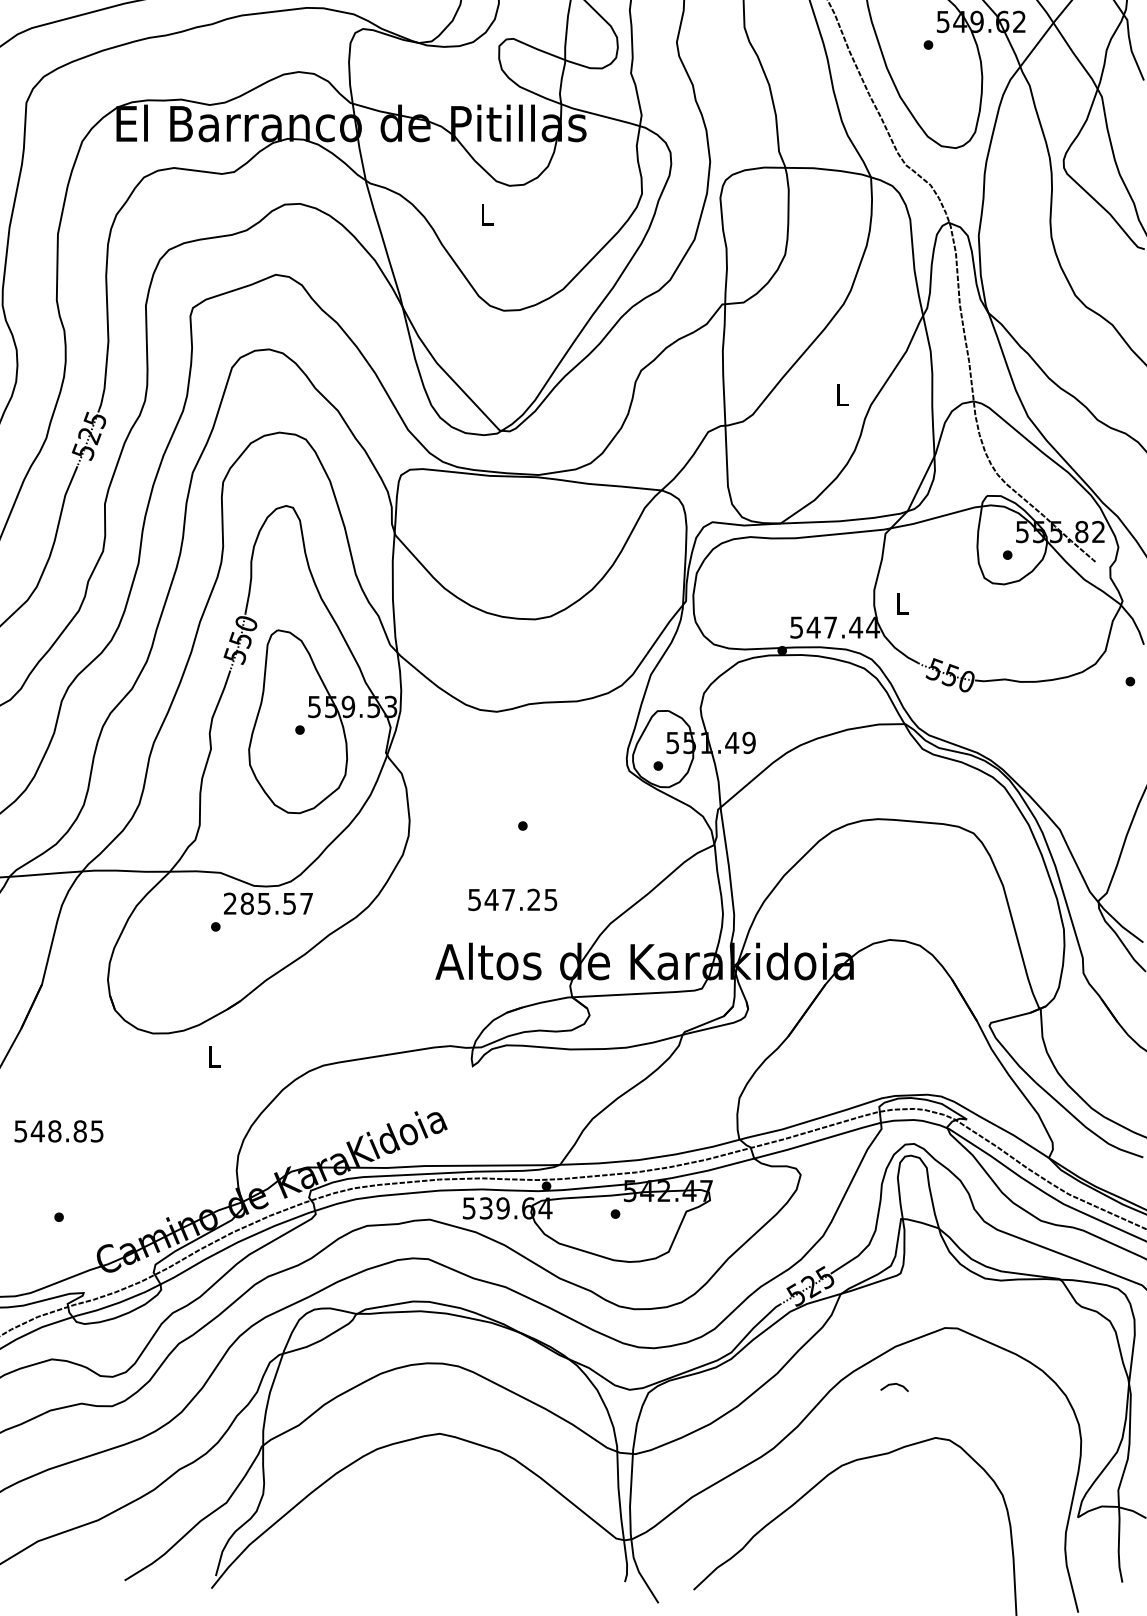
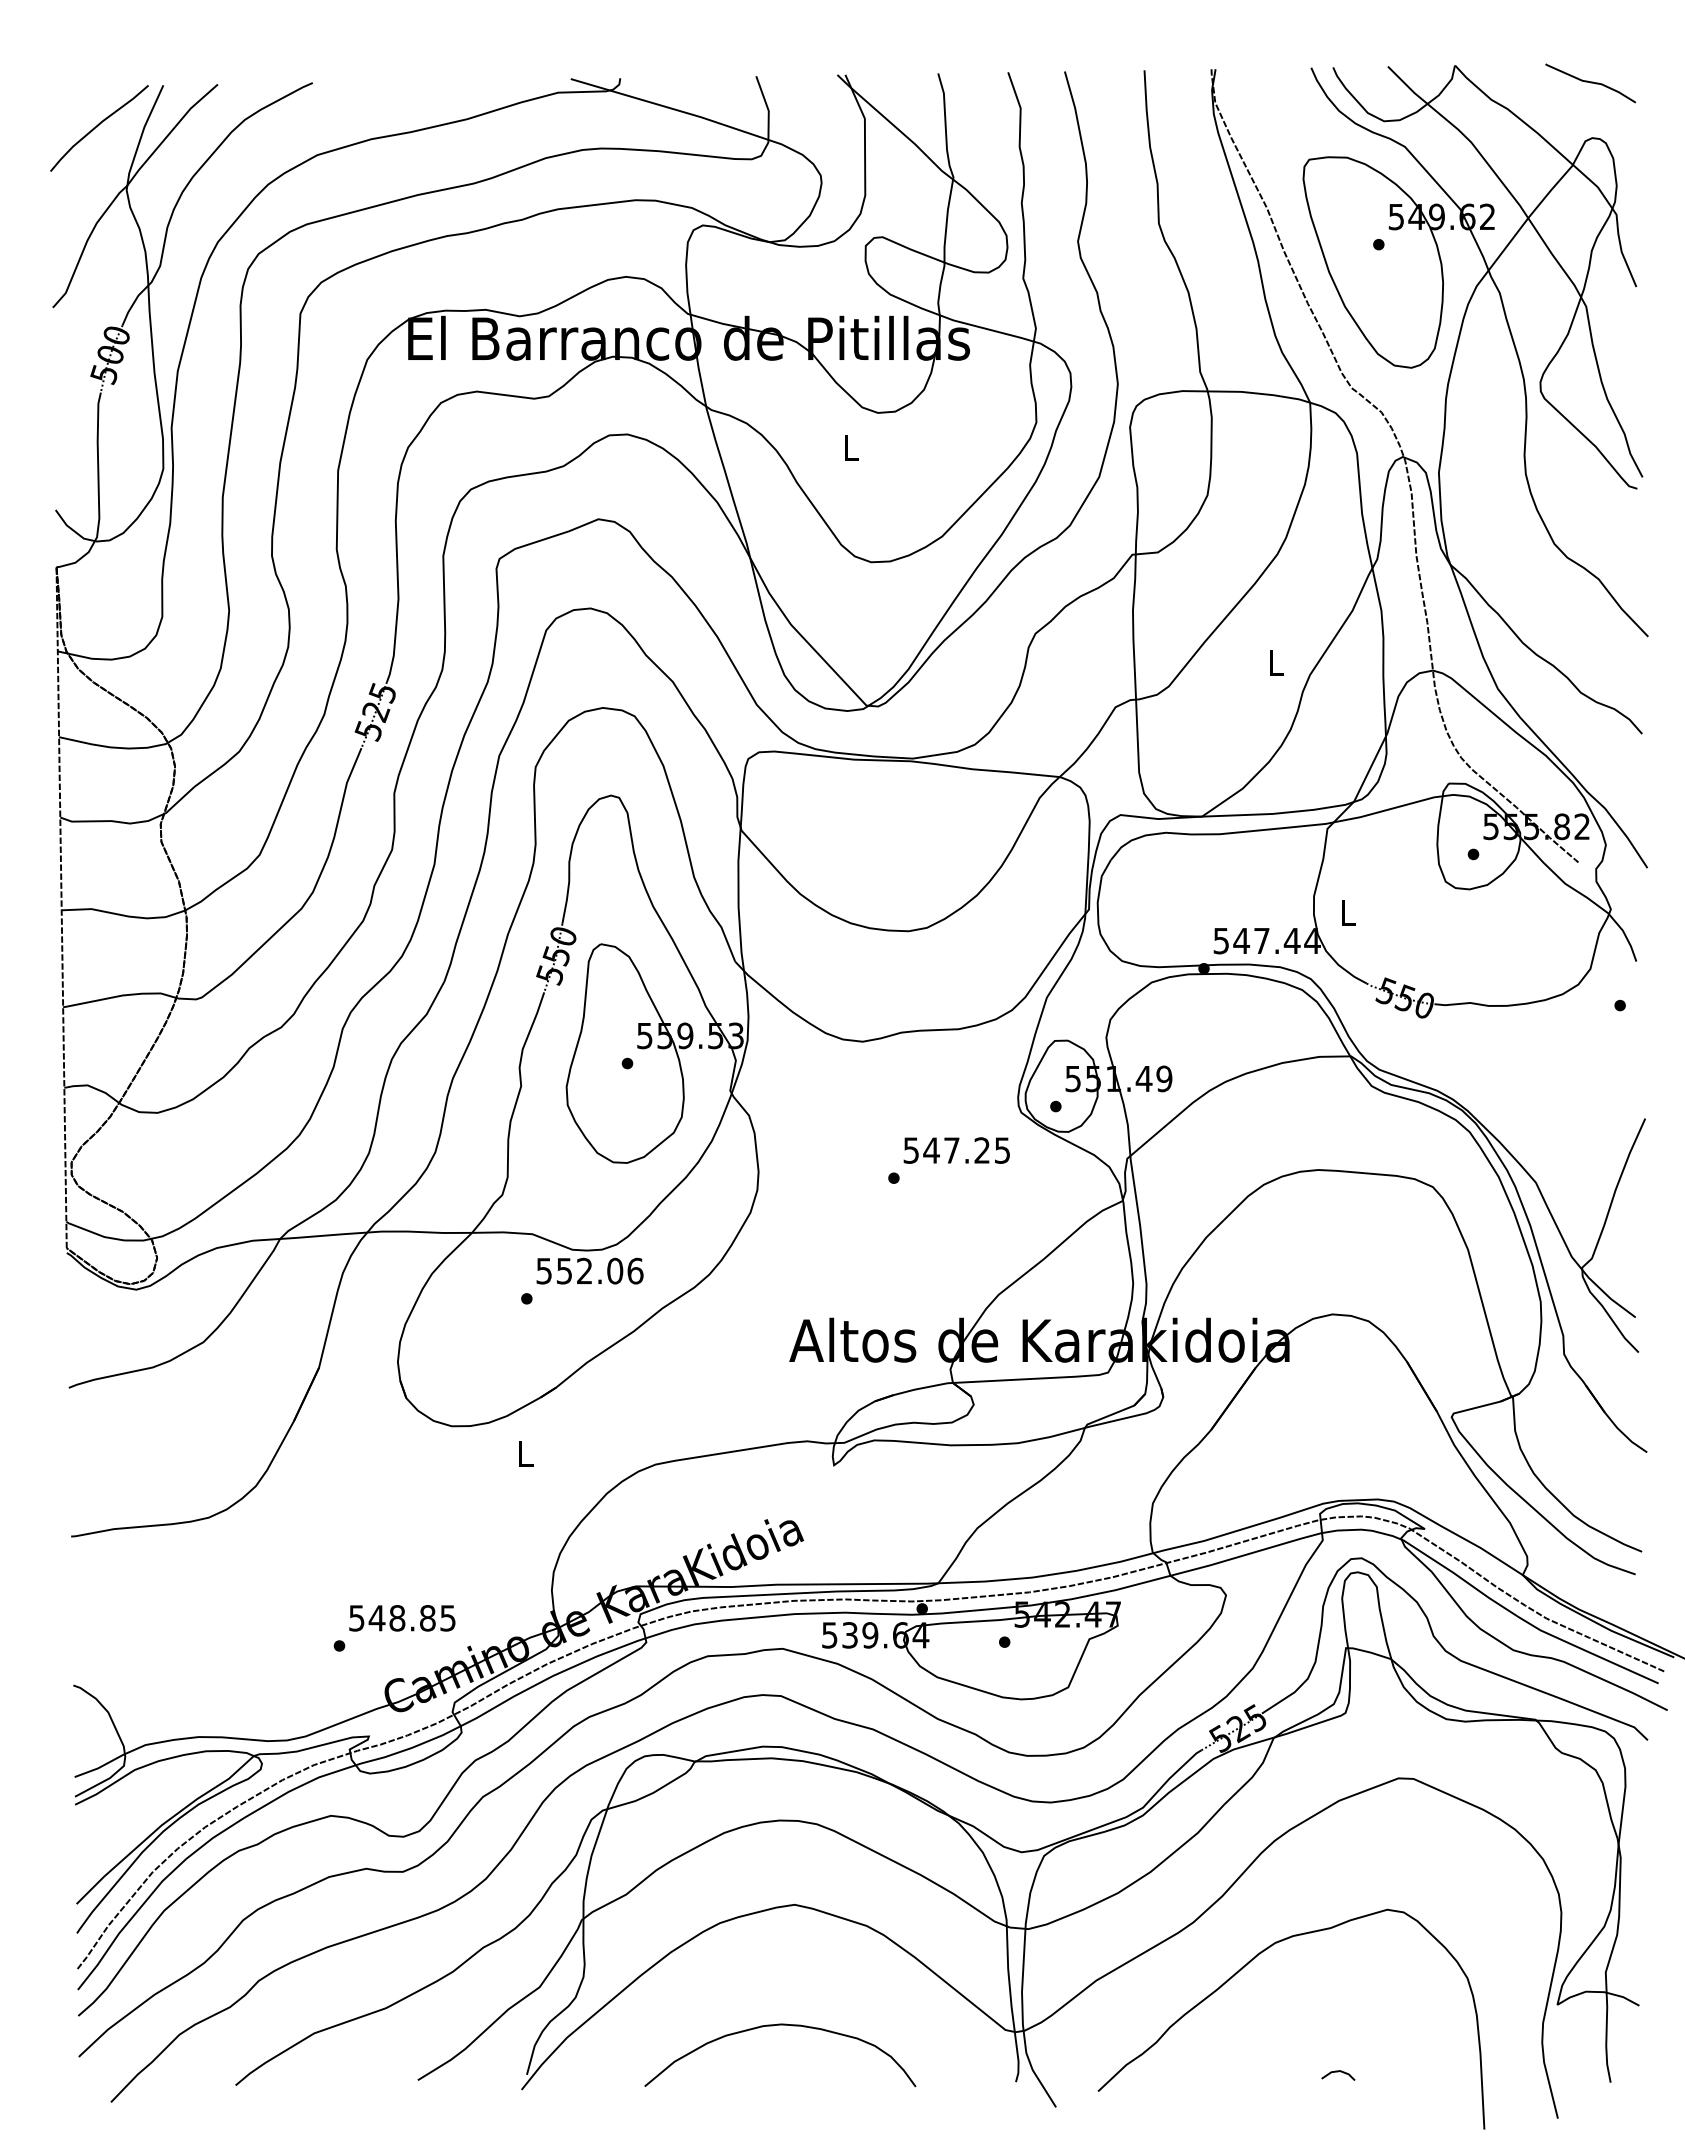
text: (512, 899) -> (956, 1150), moved
text: (268, 903) -> (589, 1270), 285.57 -> 552.06
text: (59, 1131) -> (402, 1618), moved
line: (894, 1385) -> (1338, 2072), moved
curve: (422, 1535) -> (773, 2026), added

